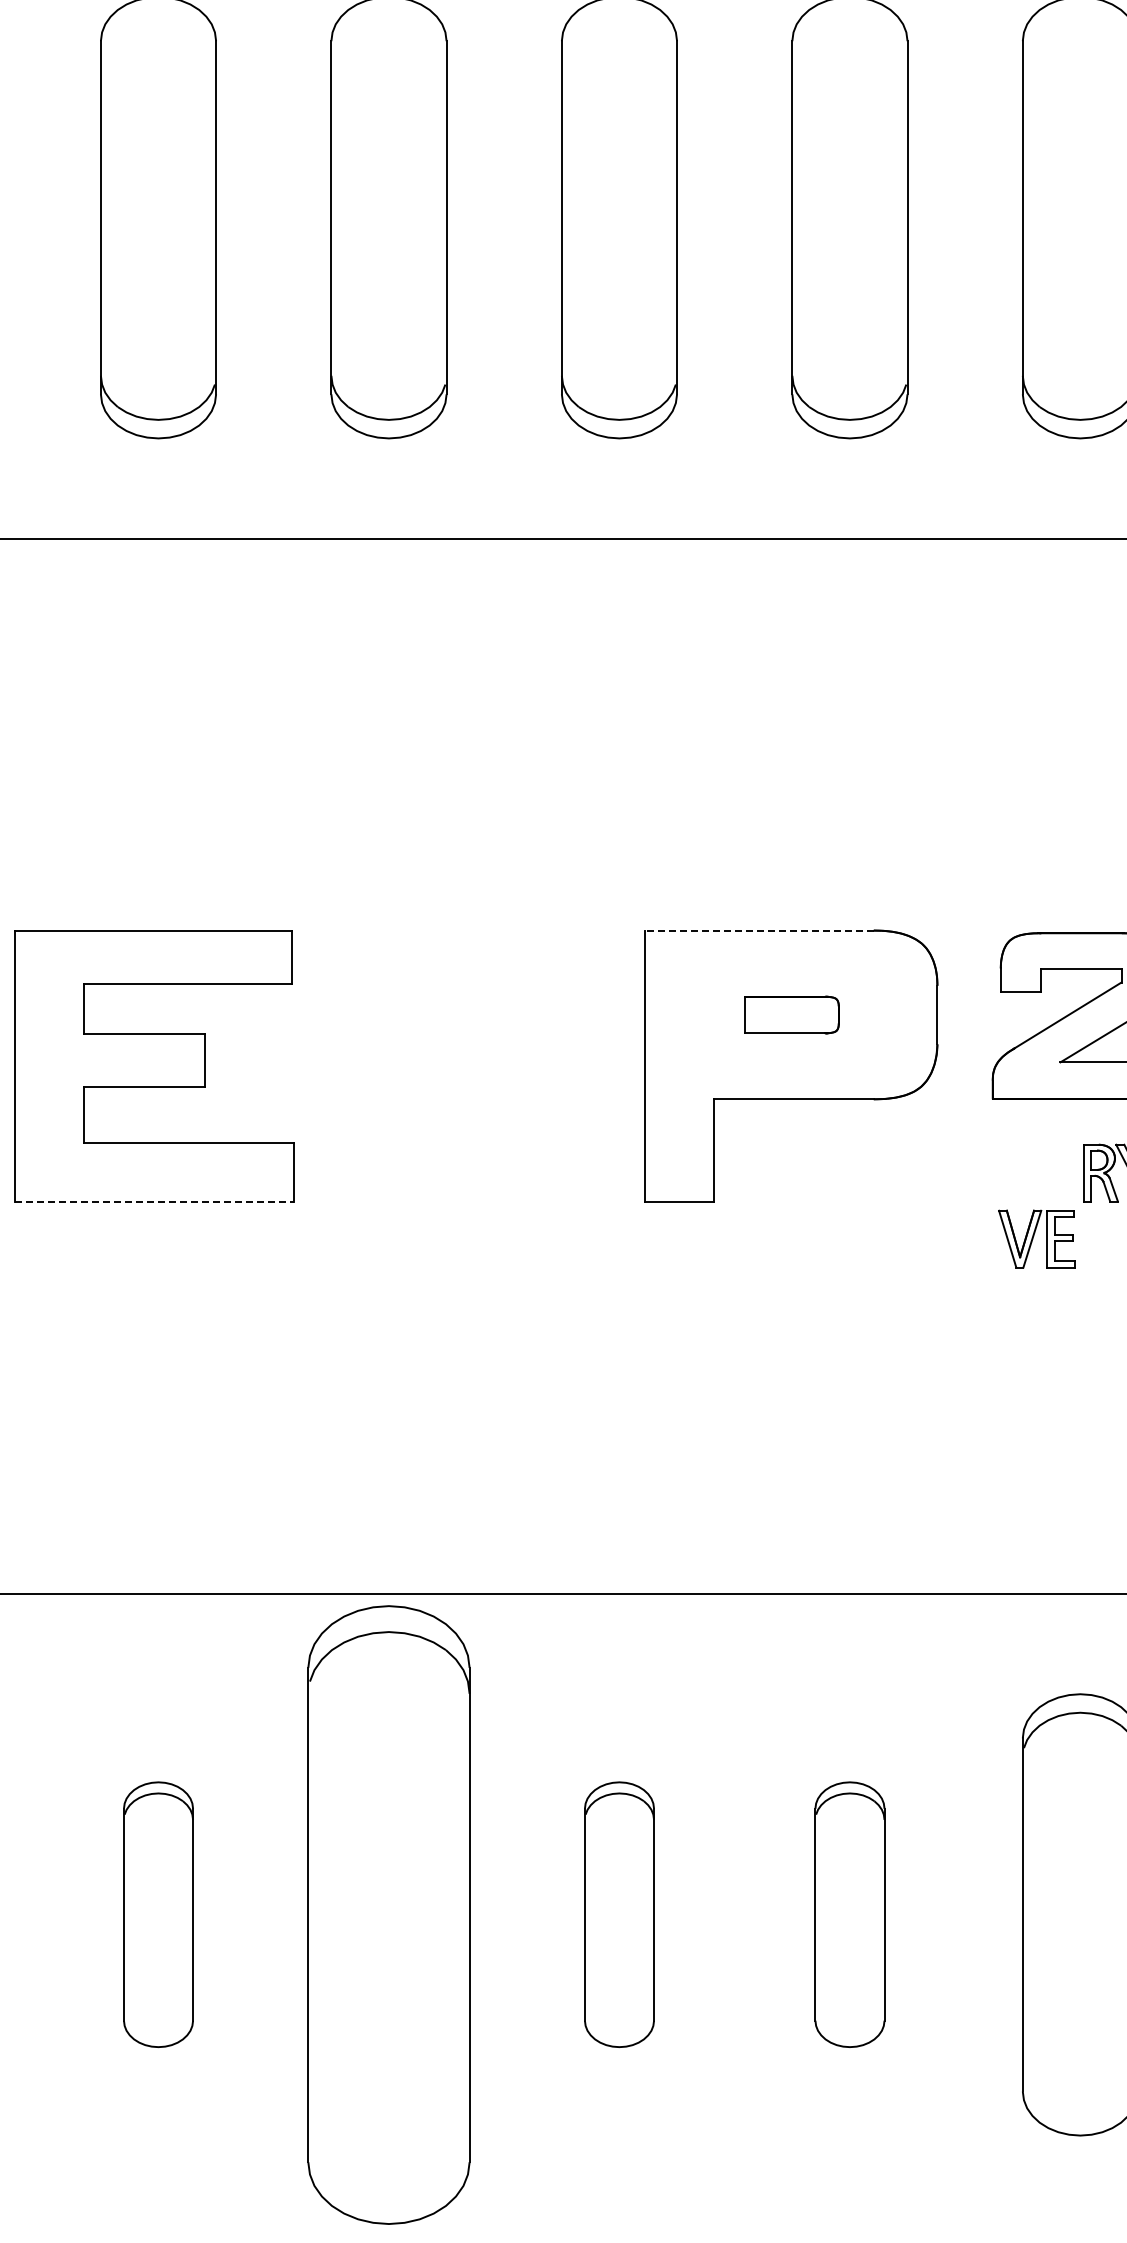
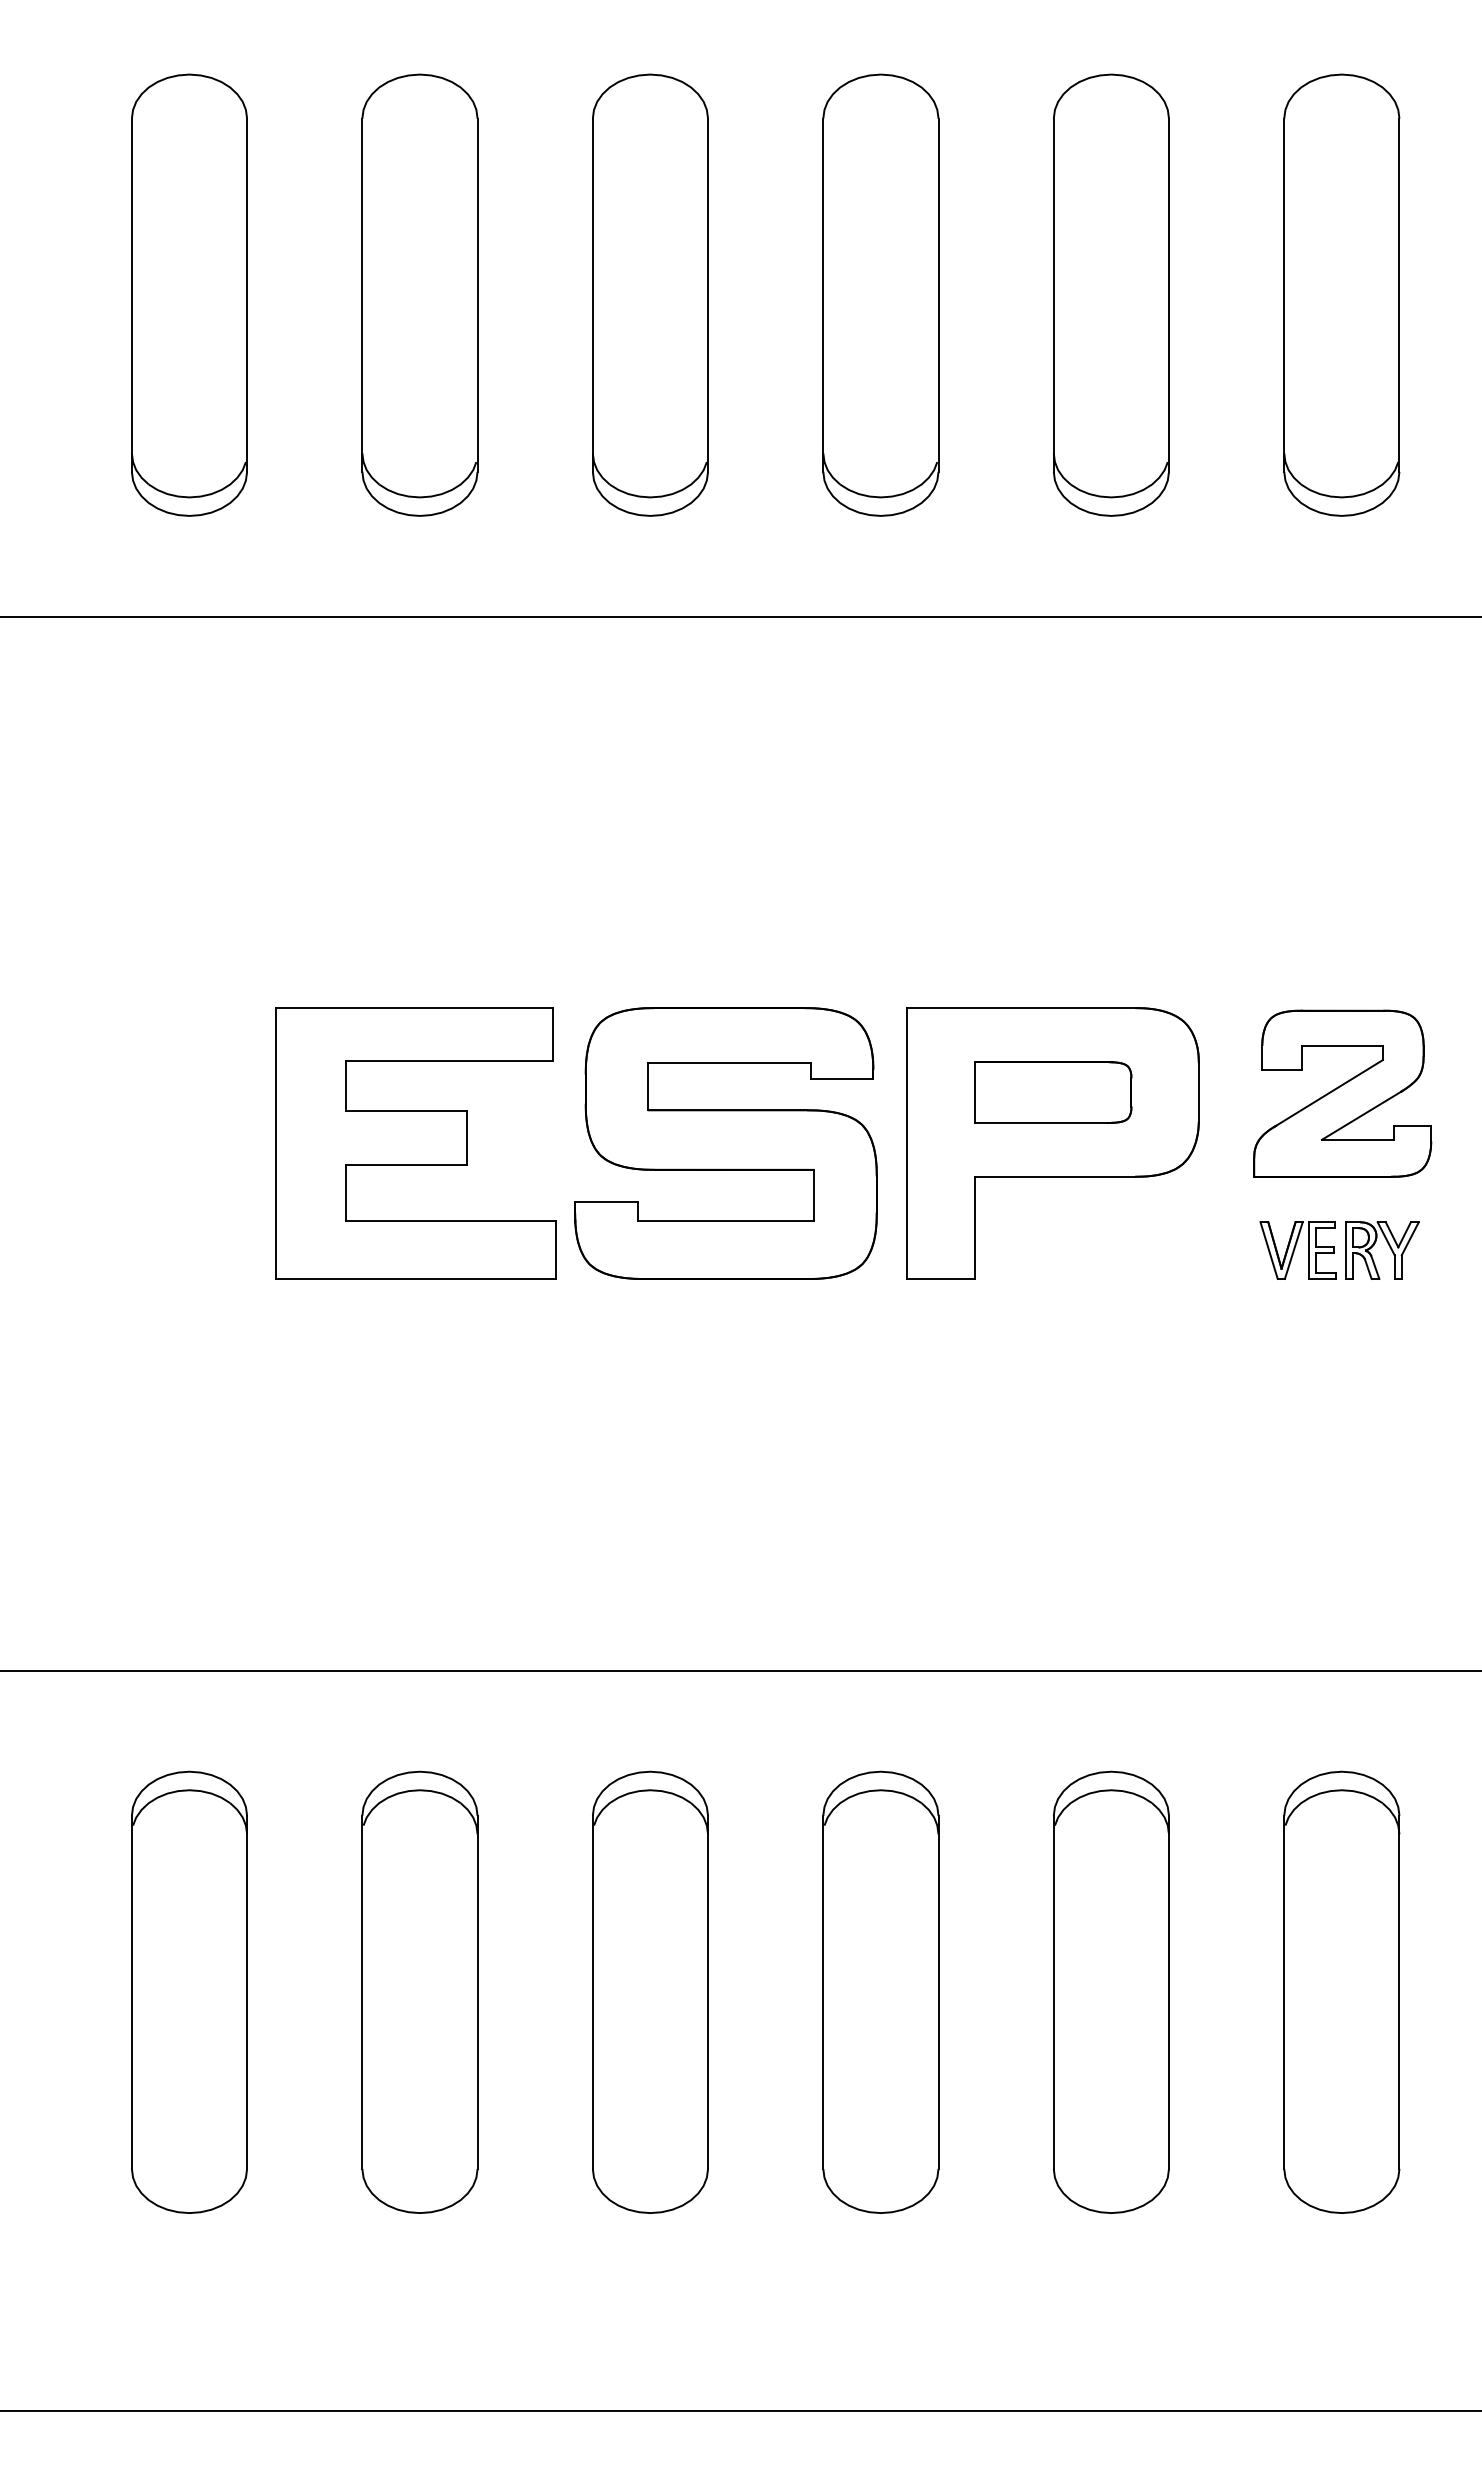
line: (759, 931) -> (1020, 1008), dashed -> solid
part: (792, 1015) -> (1053, 1092), size x1.67
part: (464, 1066) -> (725, 1143), added
line: (154, 1202) -> (415, 1279), dashed -> solid
part: (1036, 1239) -> (1297, 1250), moved
part: (158, 1914) -> (419, 1991), size x1.67
part: (389, 1914) -> (650, 1991), size x0.71
part: (619, 1914) -> (880, 1991), size x1.67
part: (850, 1914) -> (1111, 1991), size x1.67

